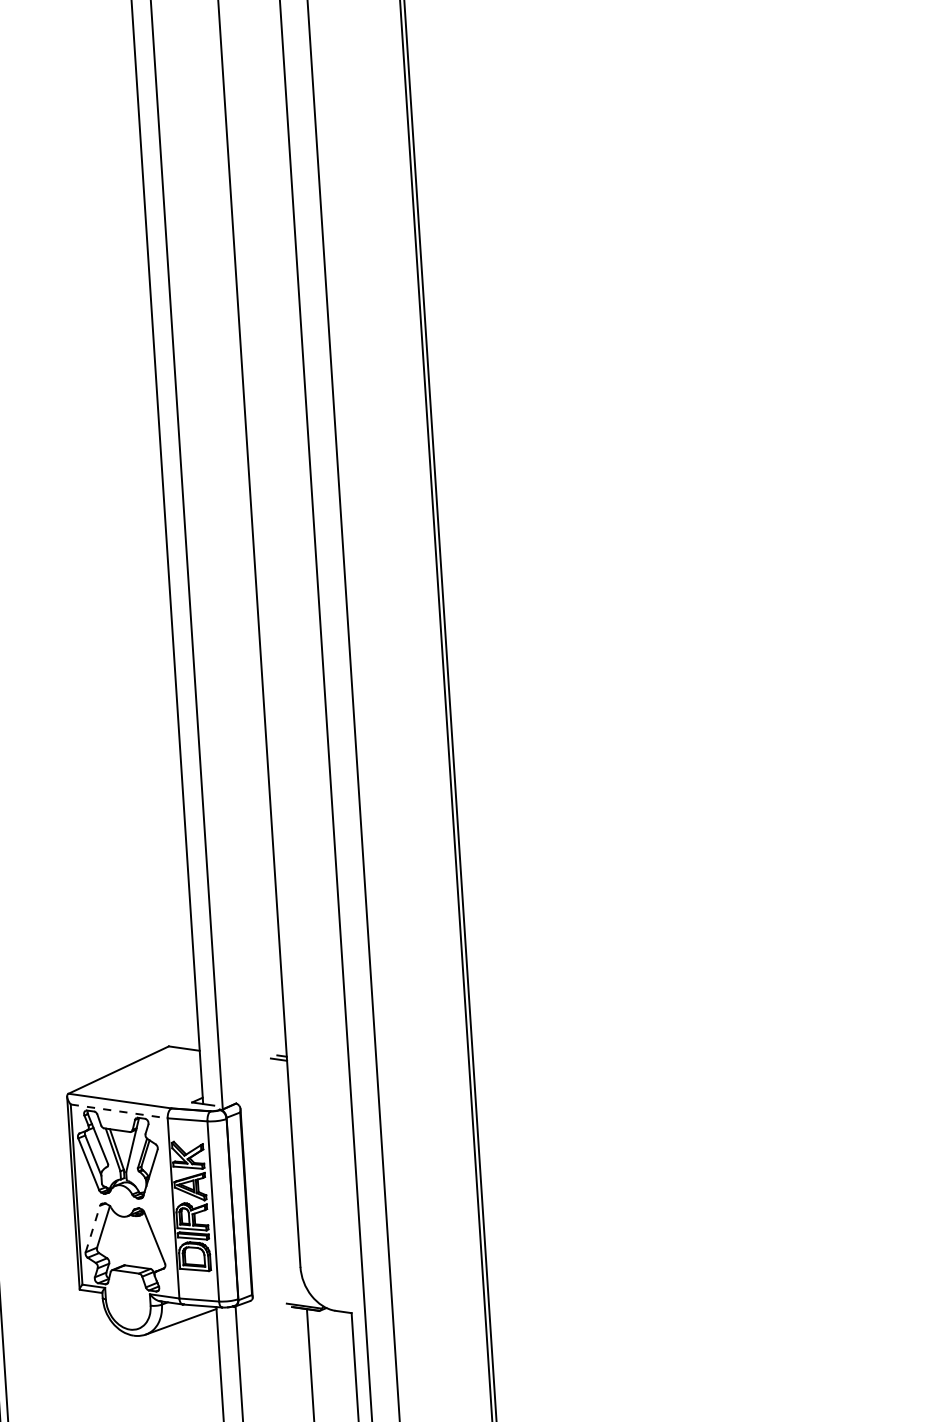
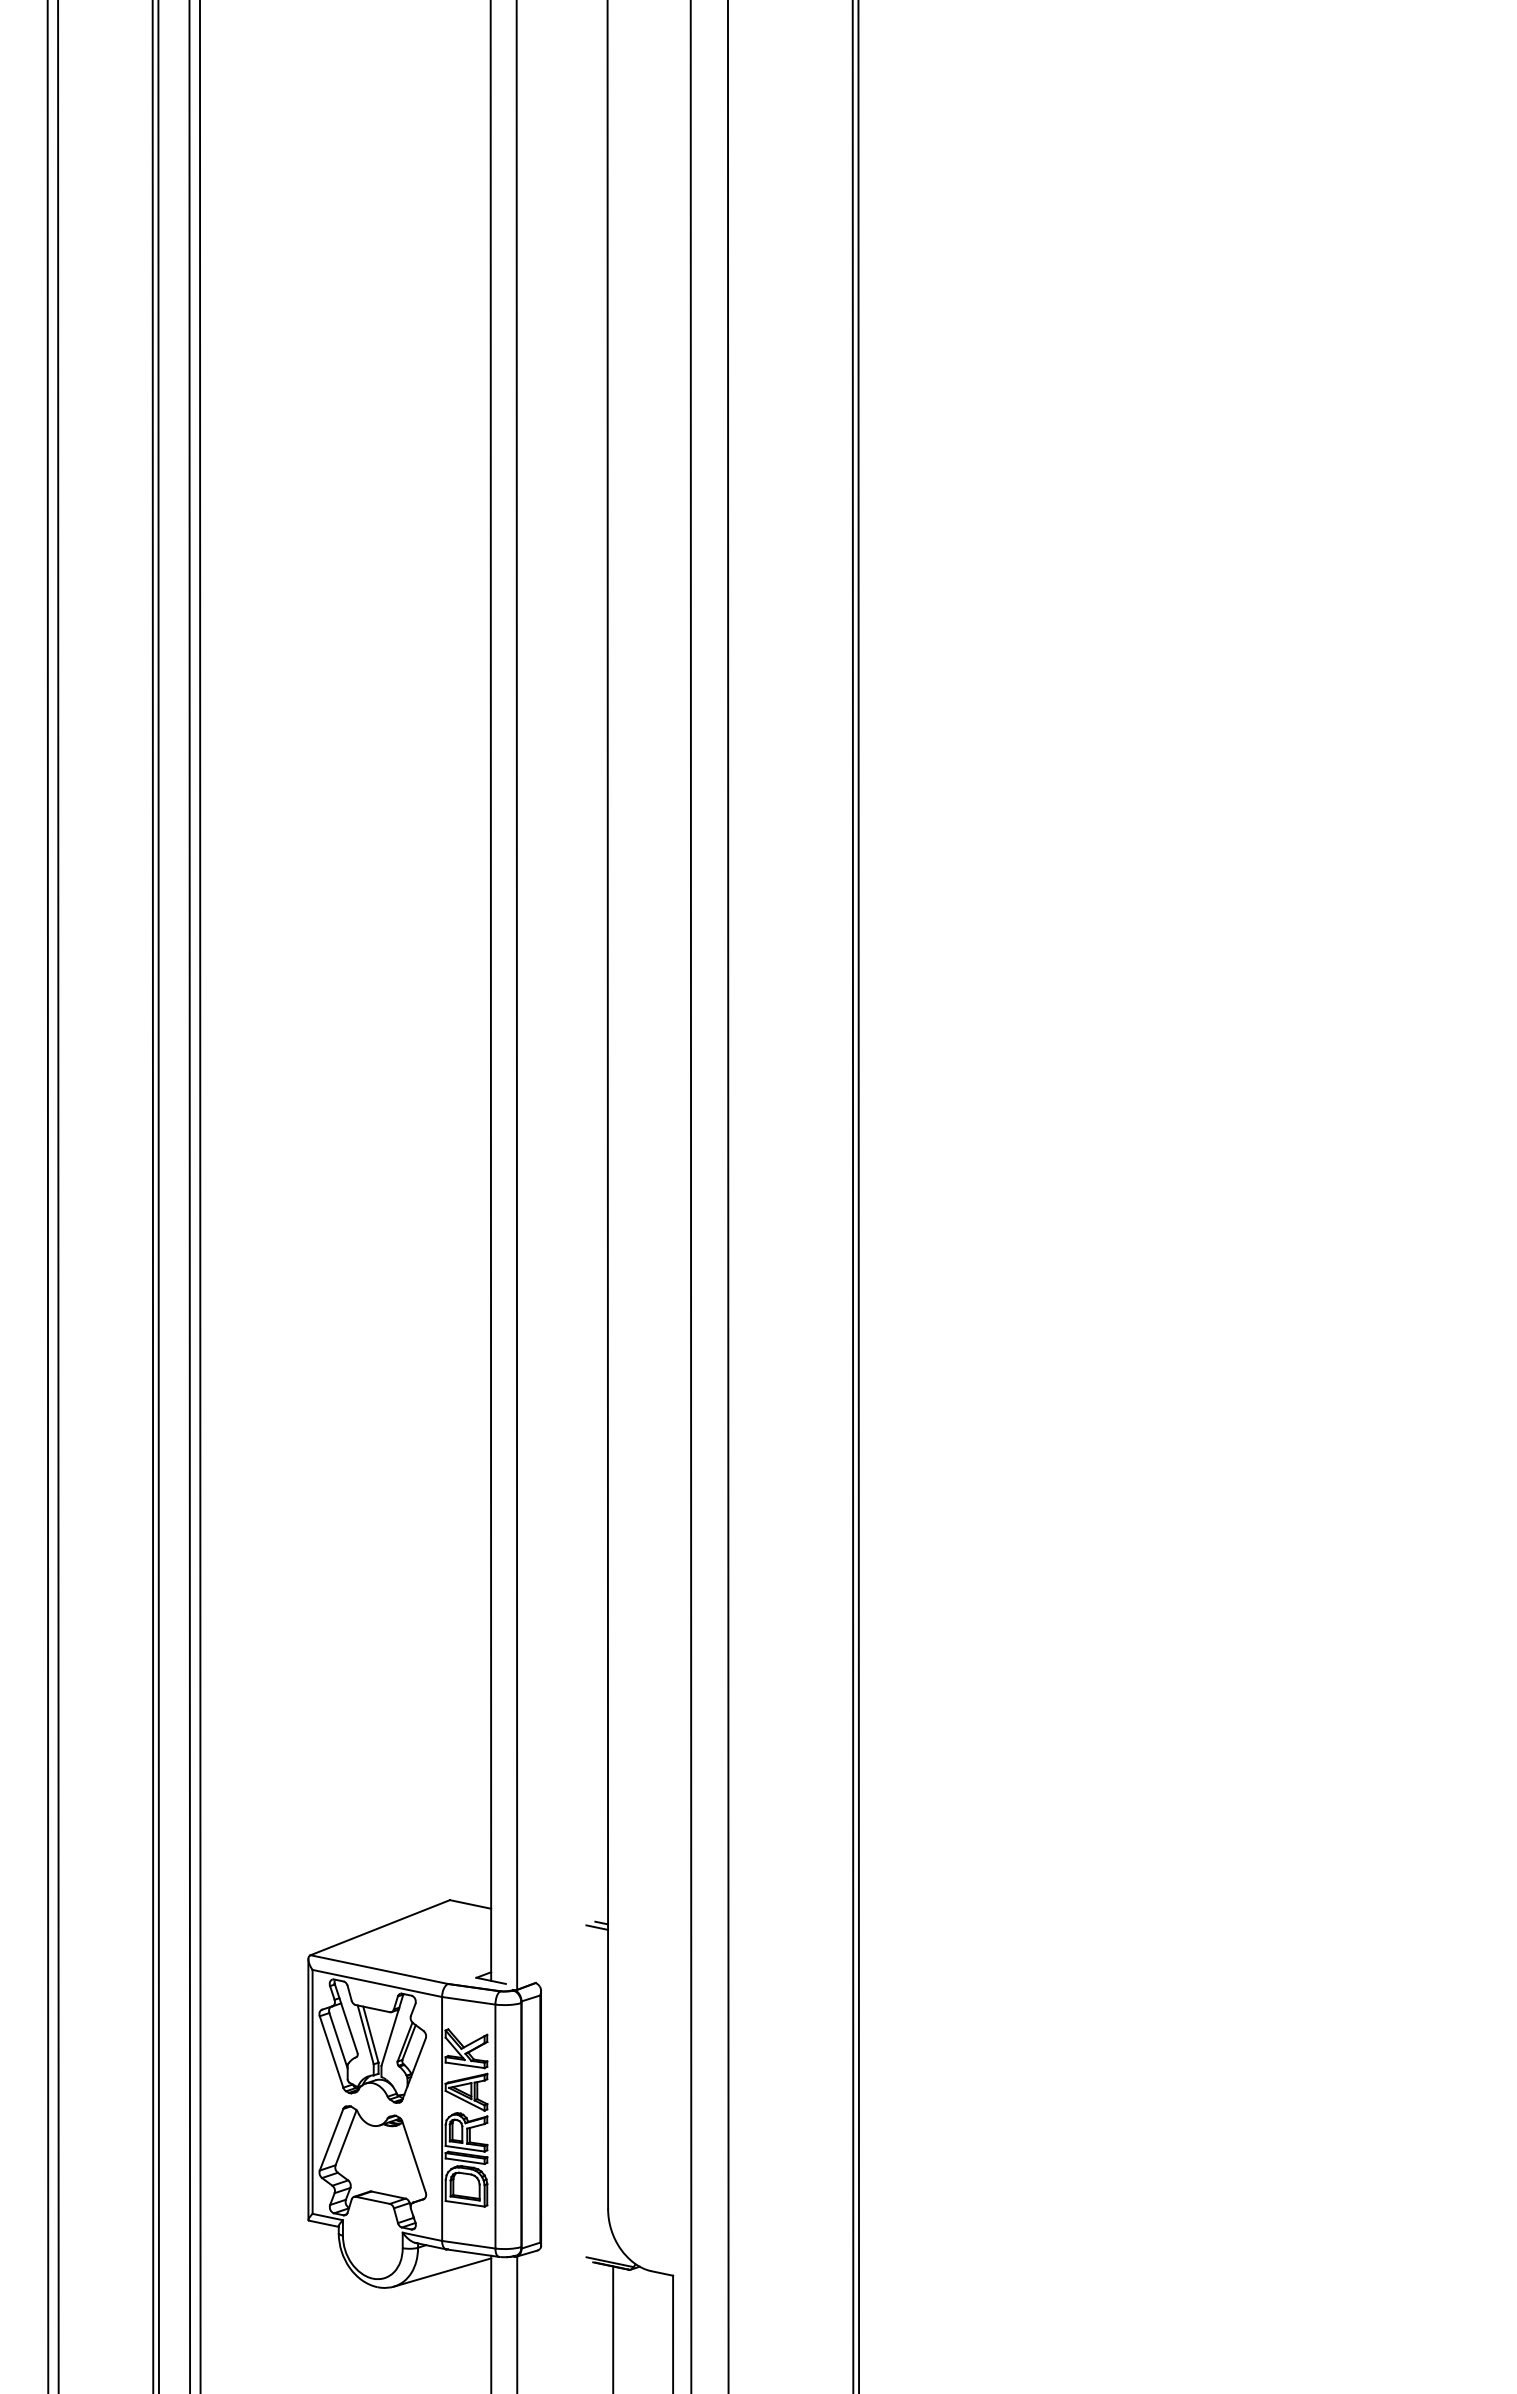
line: (119, 1111) -> (377, 1983), dashed -> solid
line: (92, 1228) -> (331, 2139), dashed -> solid

